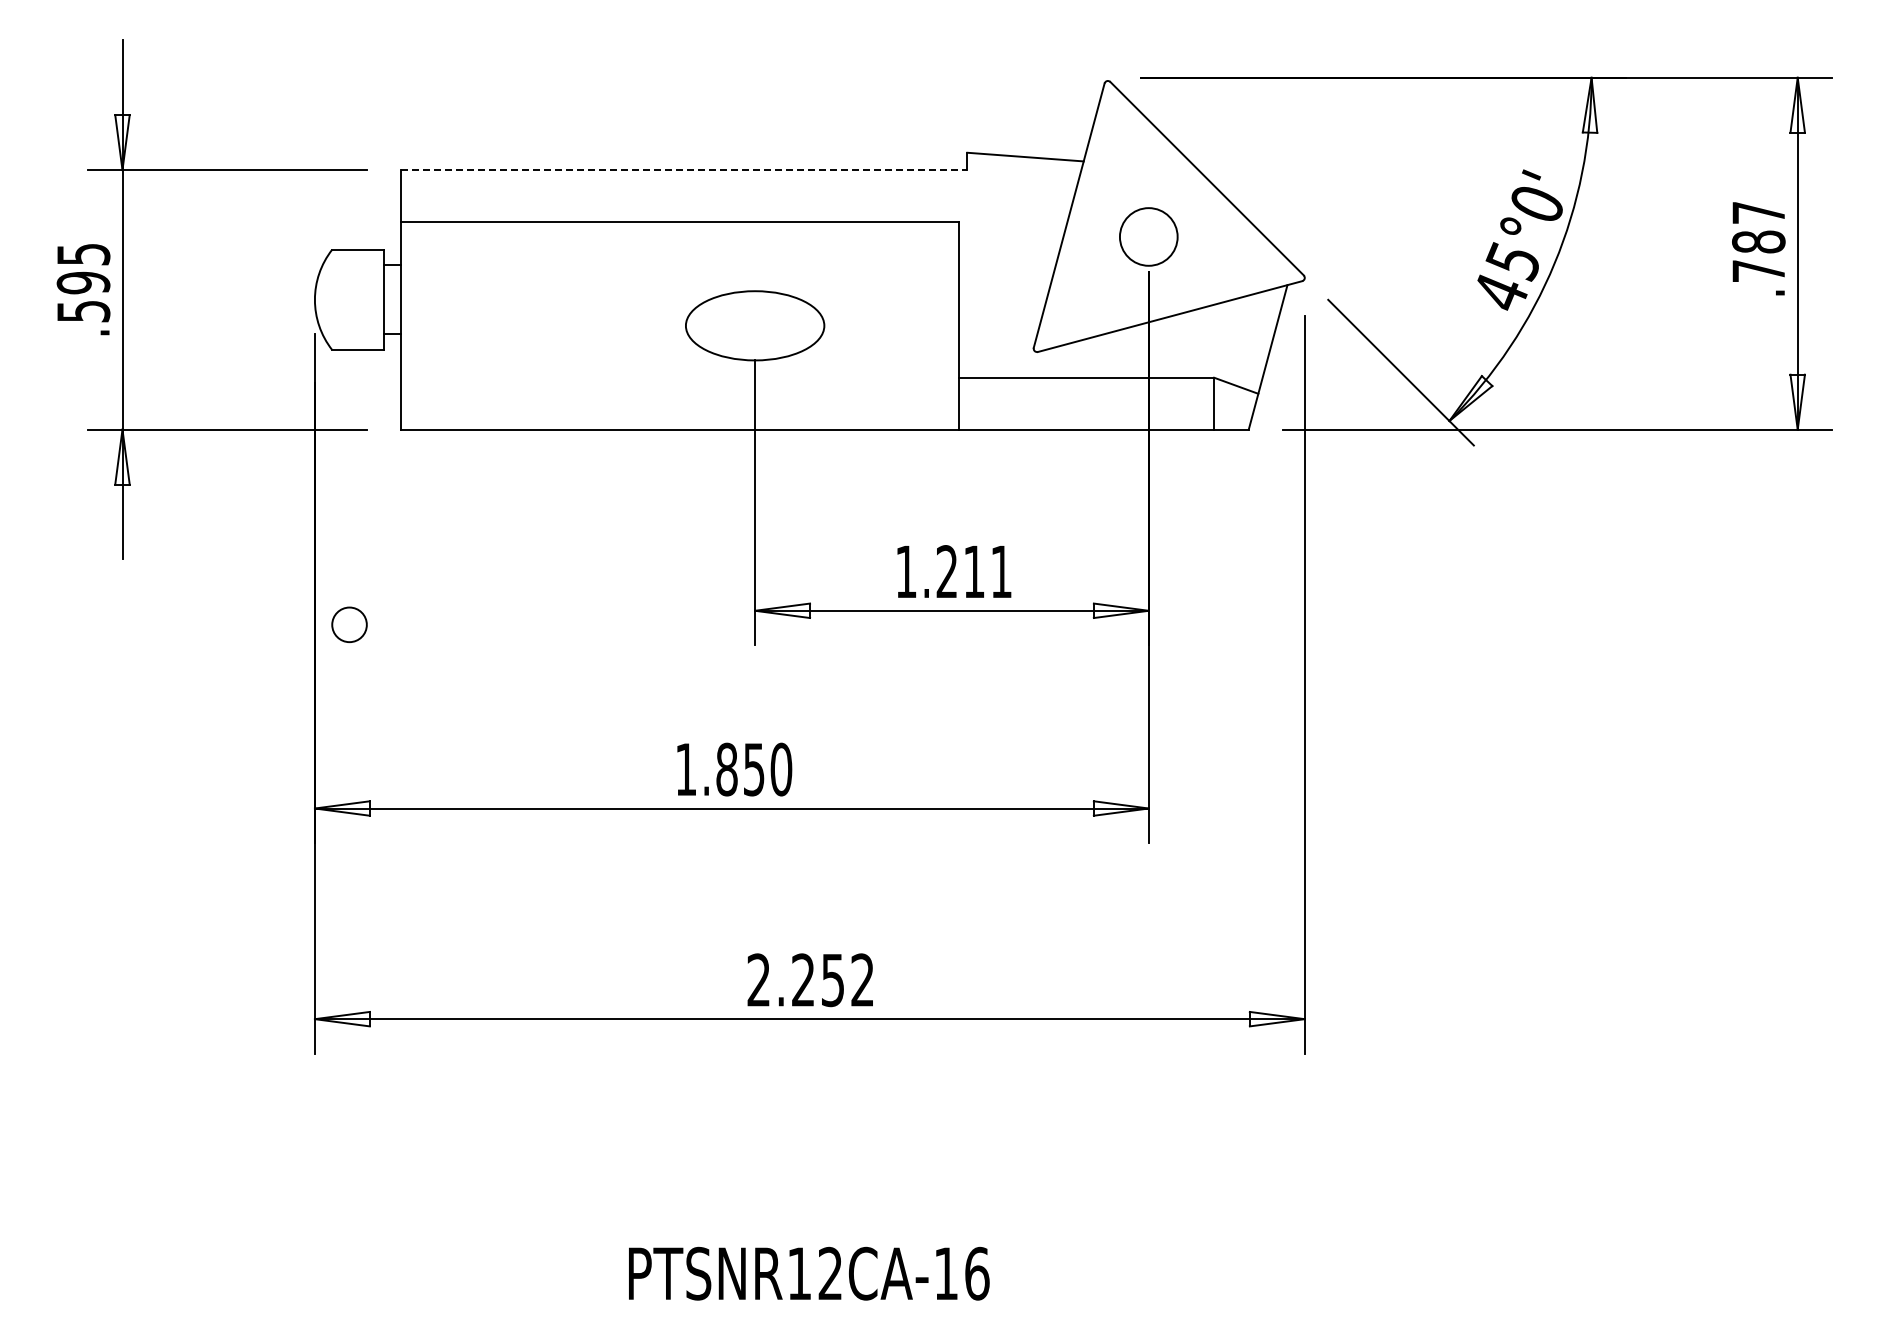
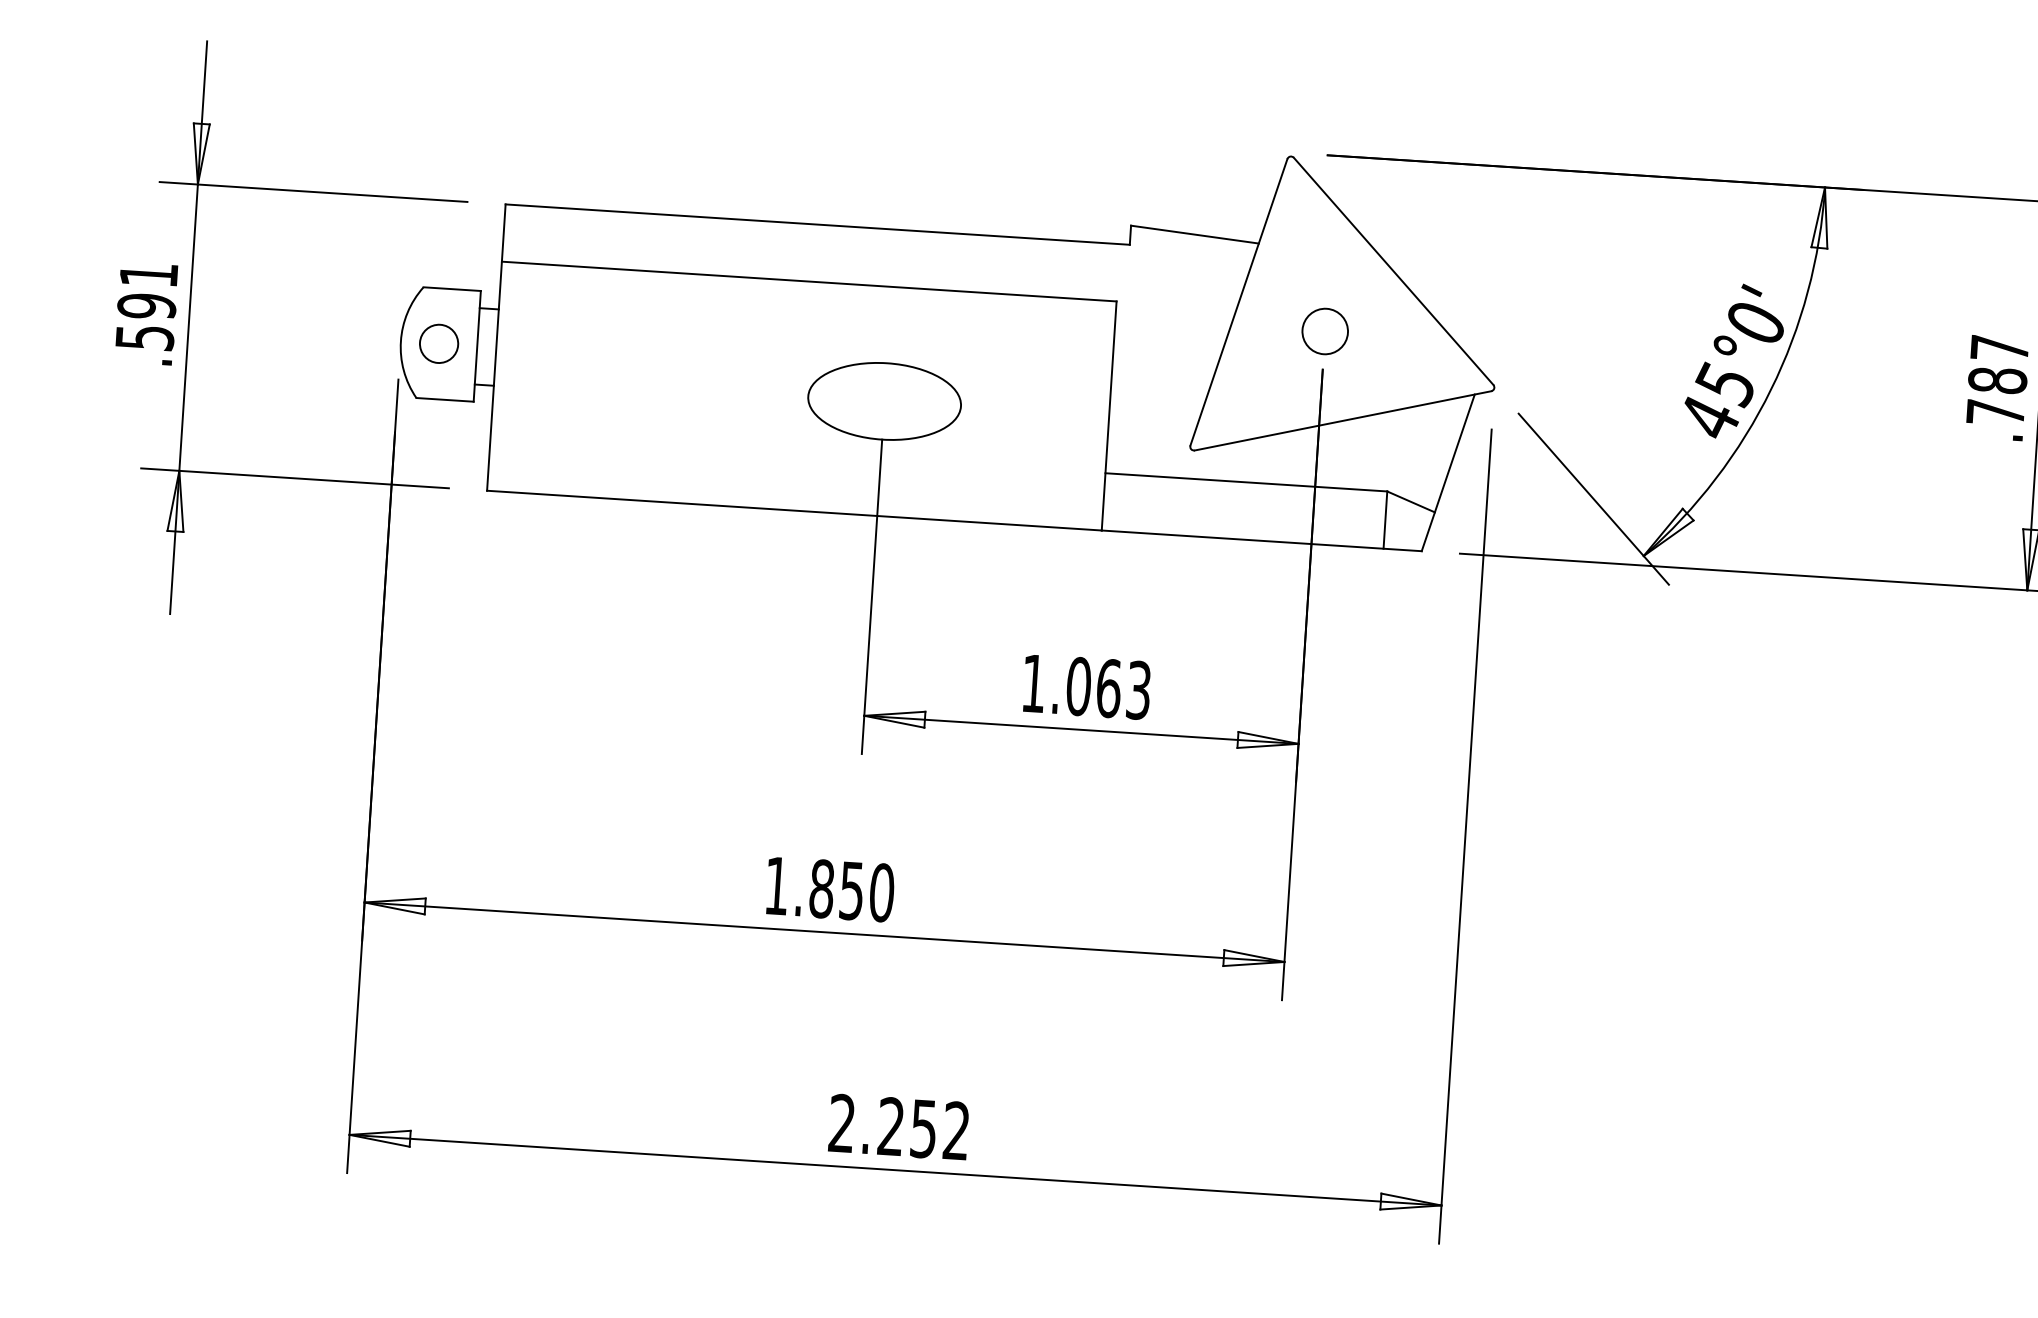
line: (684, 170) -> (817, 225), dashed -> solid
circle: (1148, 236) -> (1324, 330), size x0.71
text: (83, 254) -> (148, 274), .595 -> .591
text: (973, 571) -> (1107, 688), 1.211 -> 1.063
circle: (349, 624) -> (439, 343), moved

